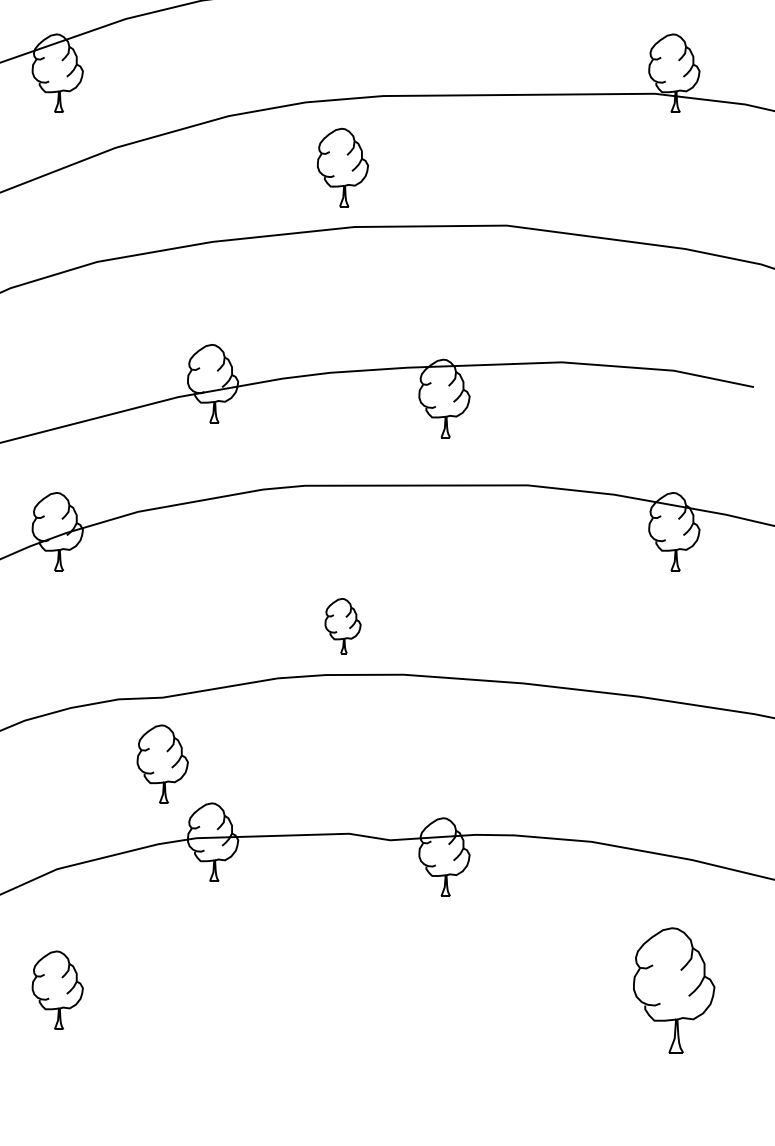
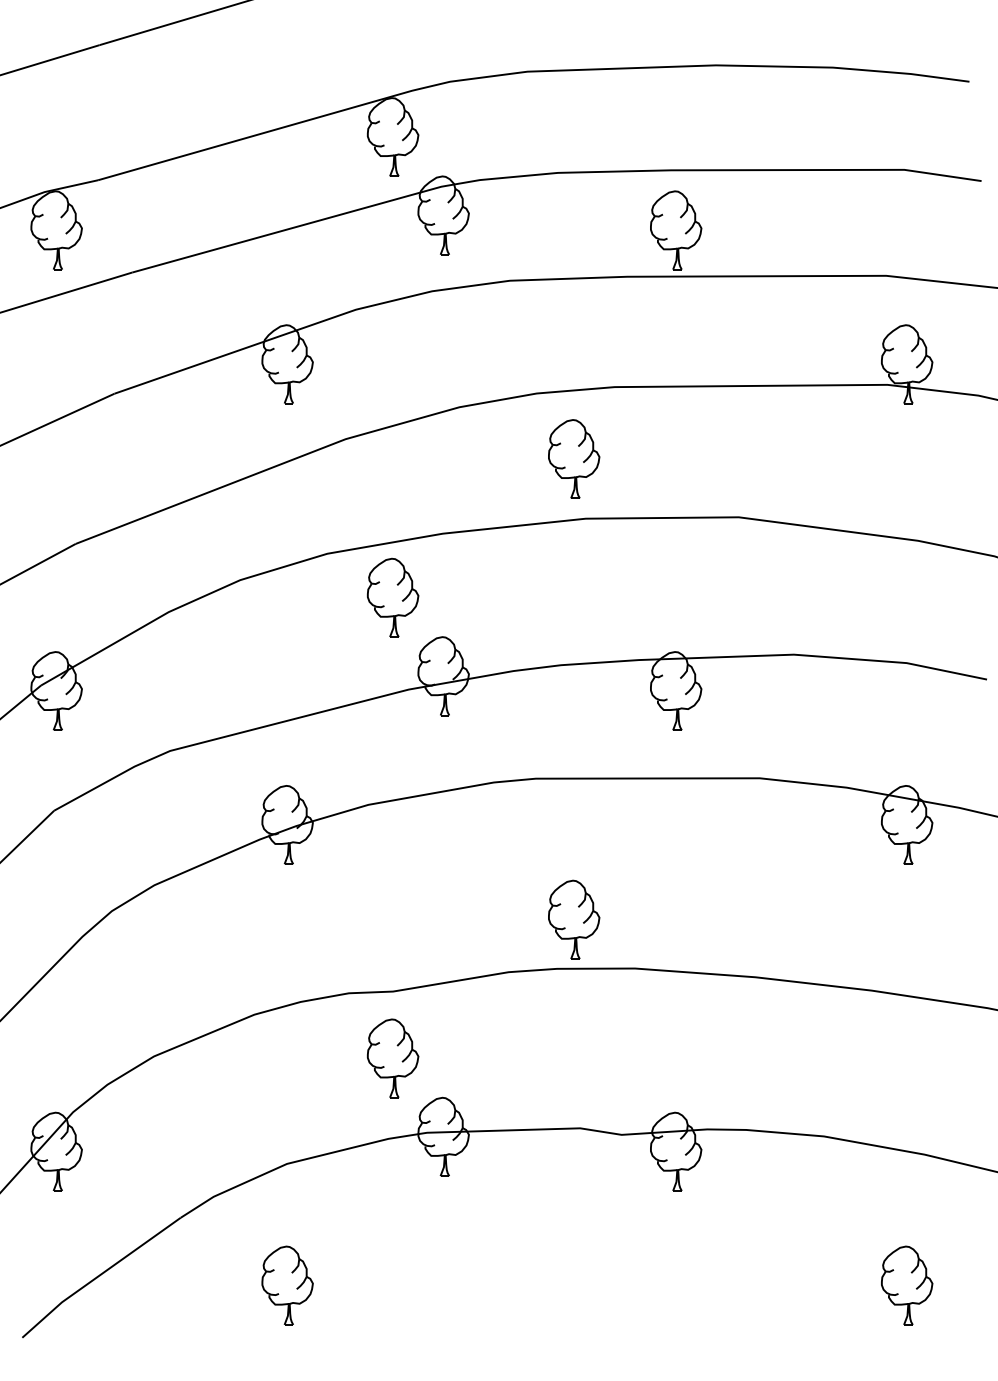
part: (163, 305) -> (393, 597), added
part: (343, 625) -> (574, 919), size x1.43
part: (674, 990) -> (907, 1285), size x0.62

